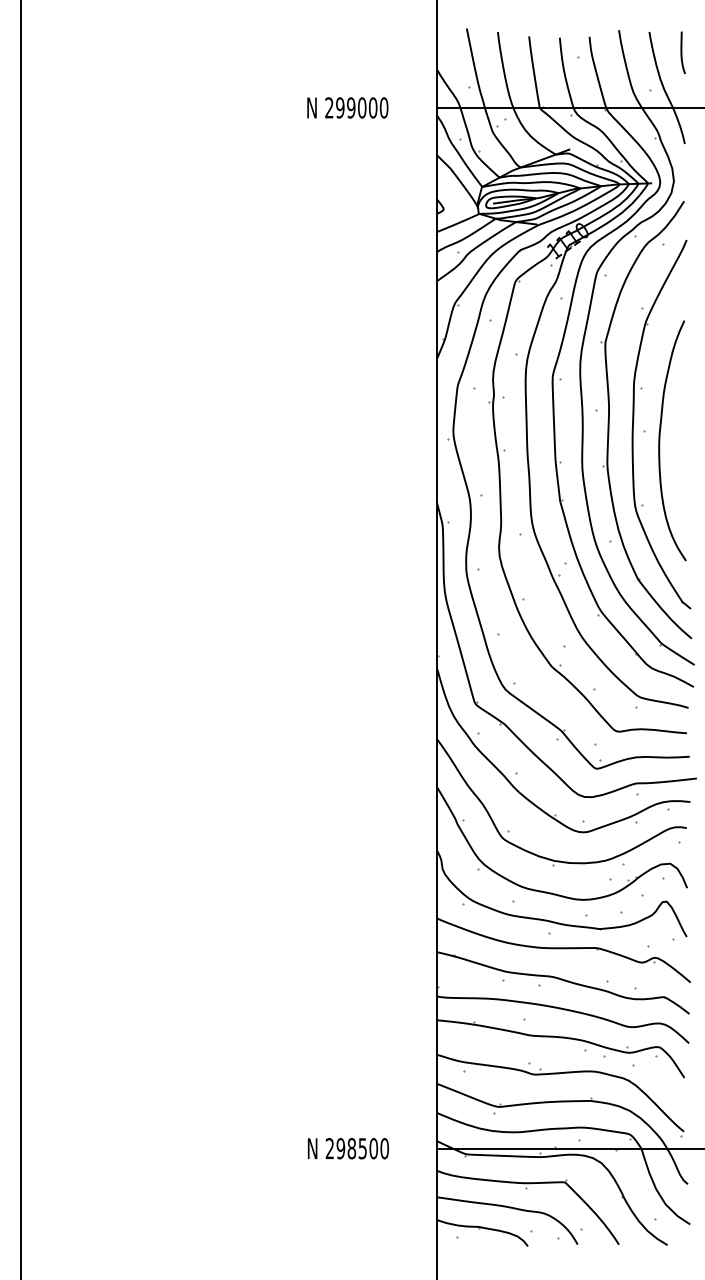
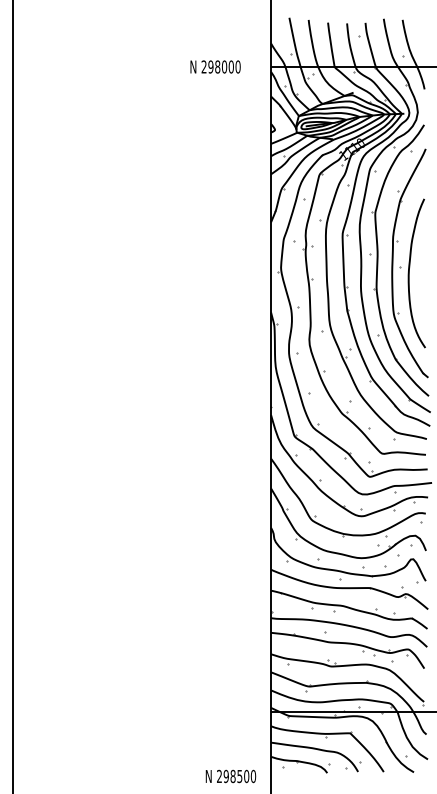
line: (683, 52) -> (423, 32), removed
text: (350, 107) -> (217, 66), 299000 -> 298000
text: (347, 1148) -> (230, 776), moved

